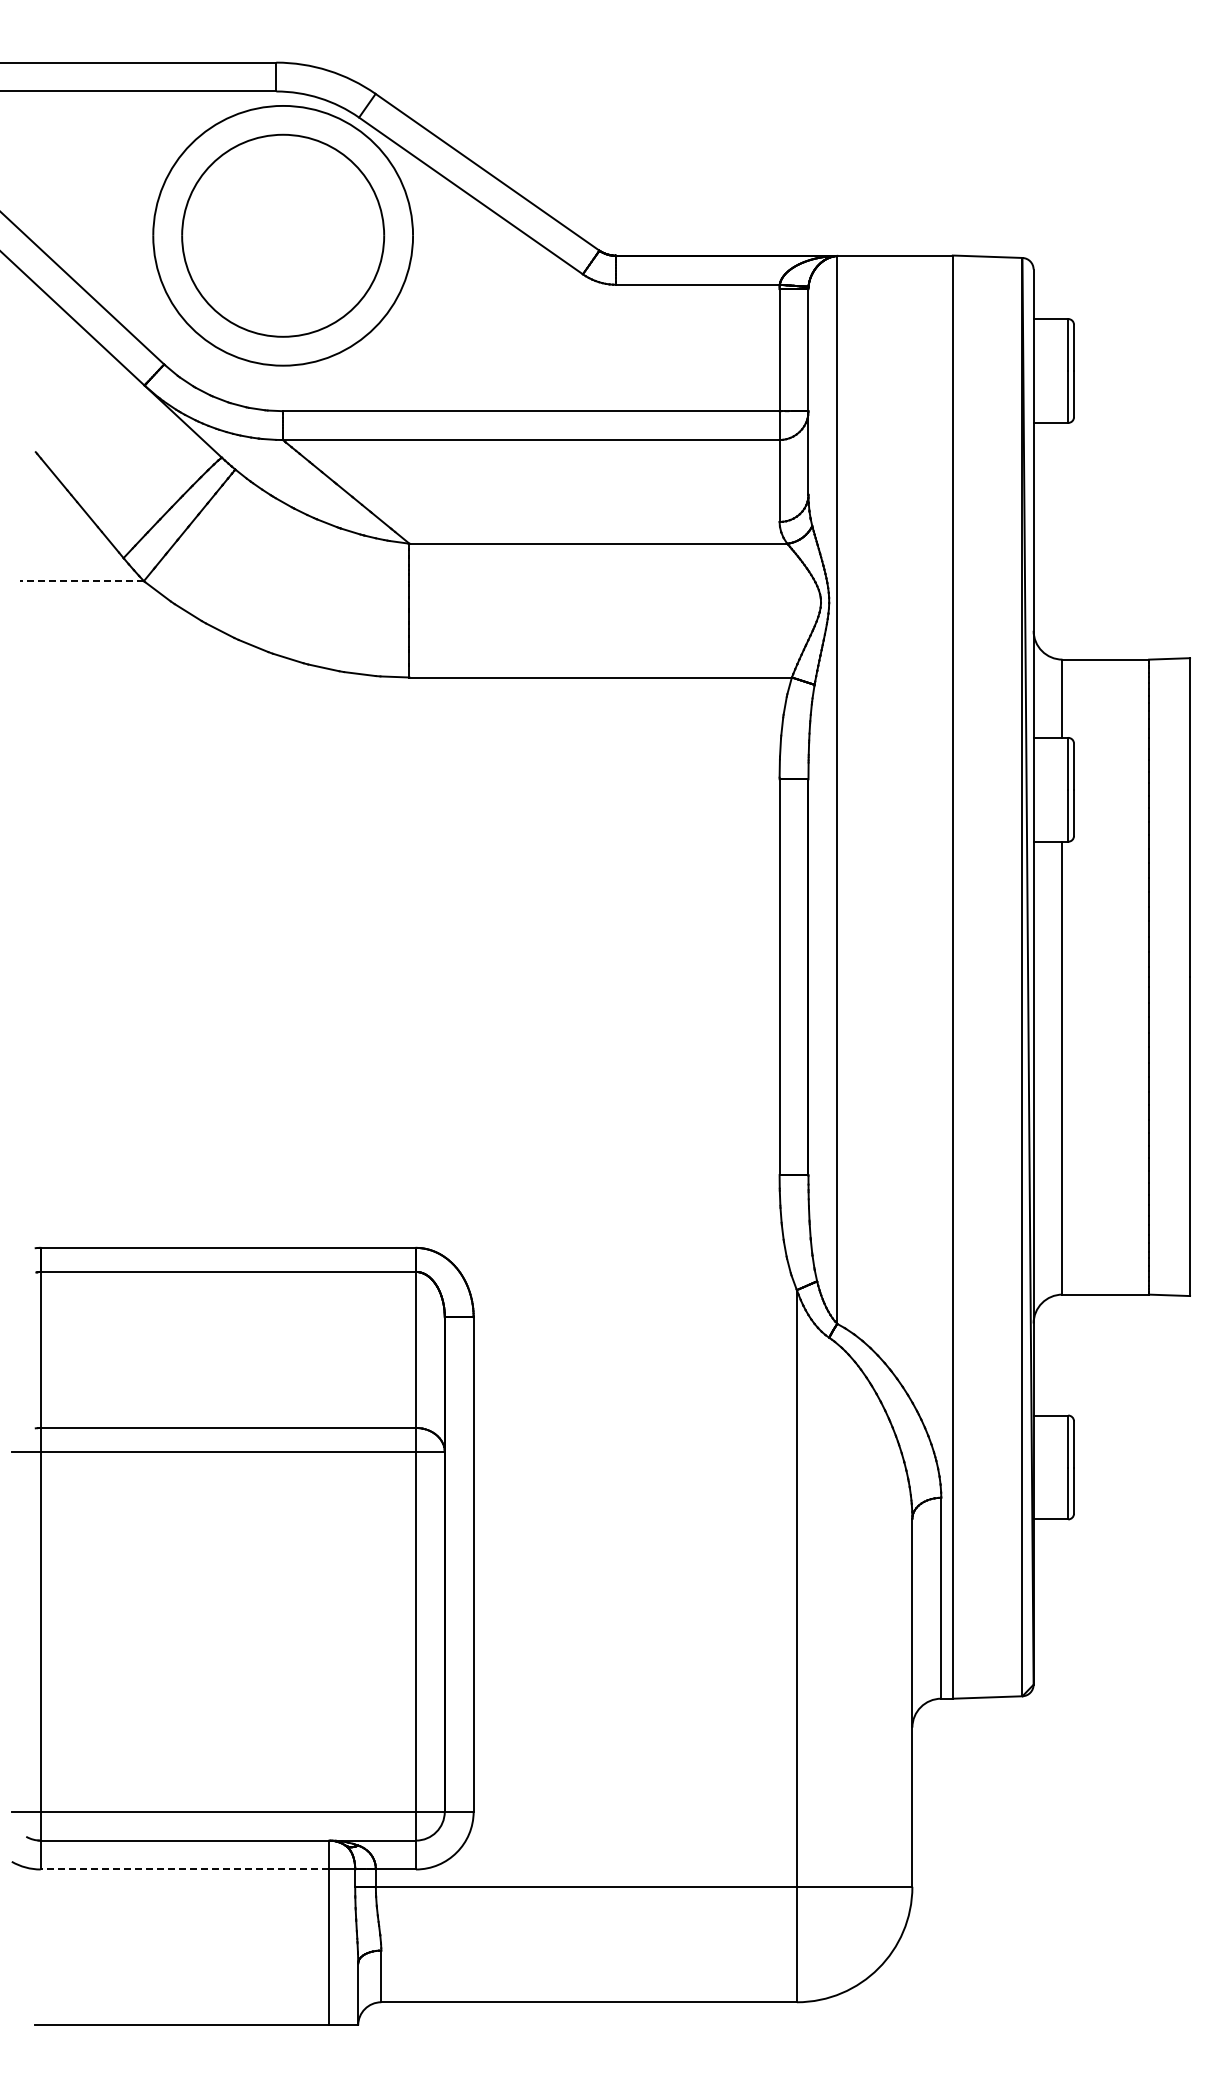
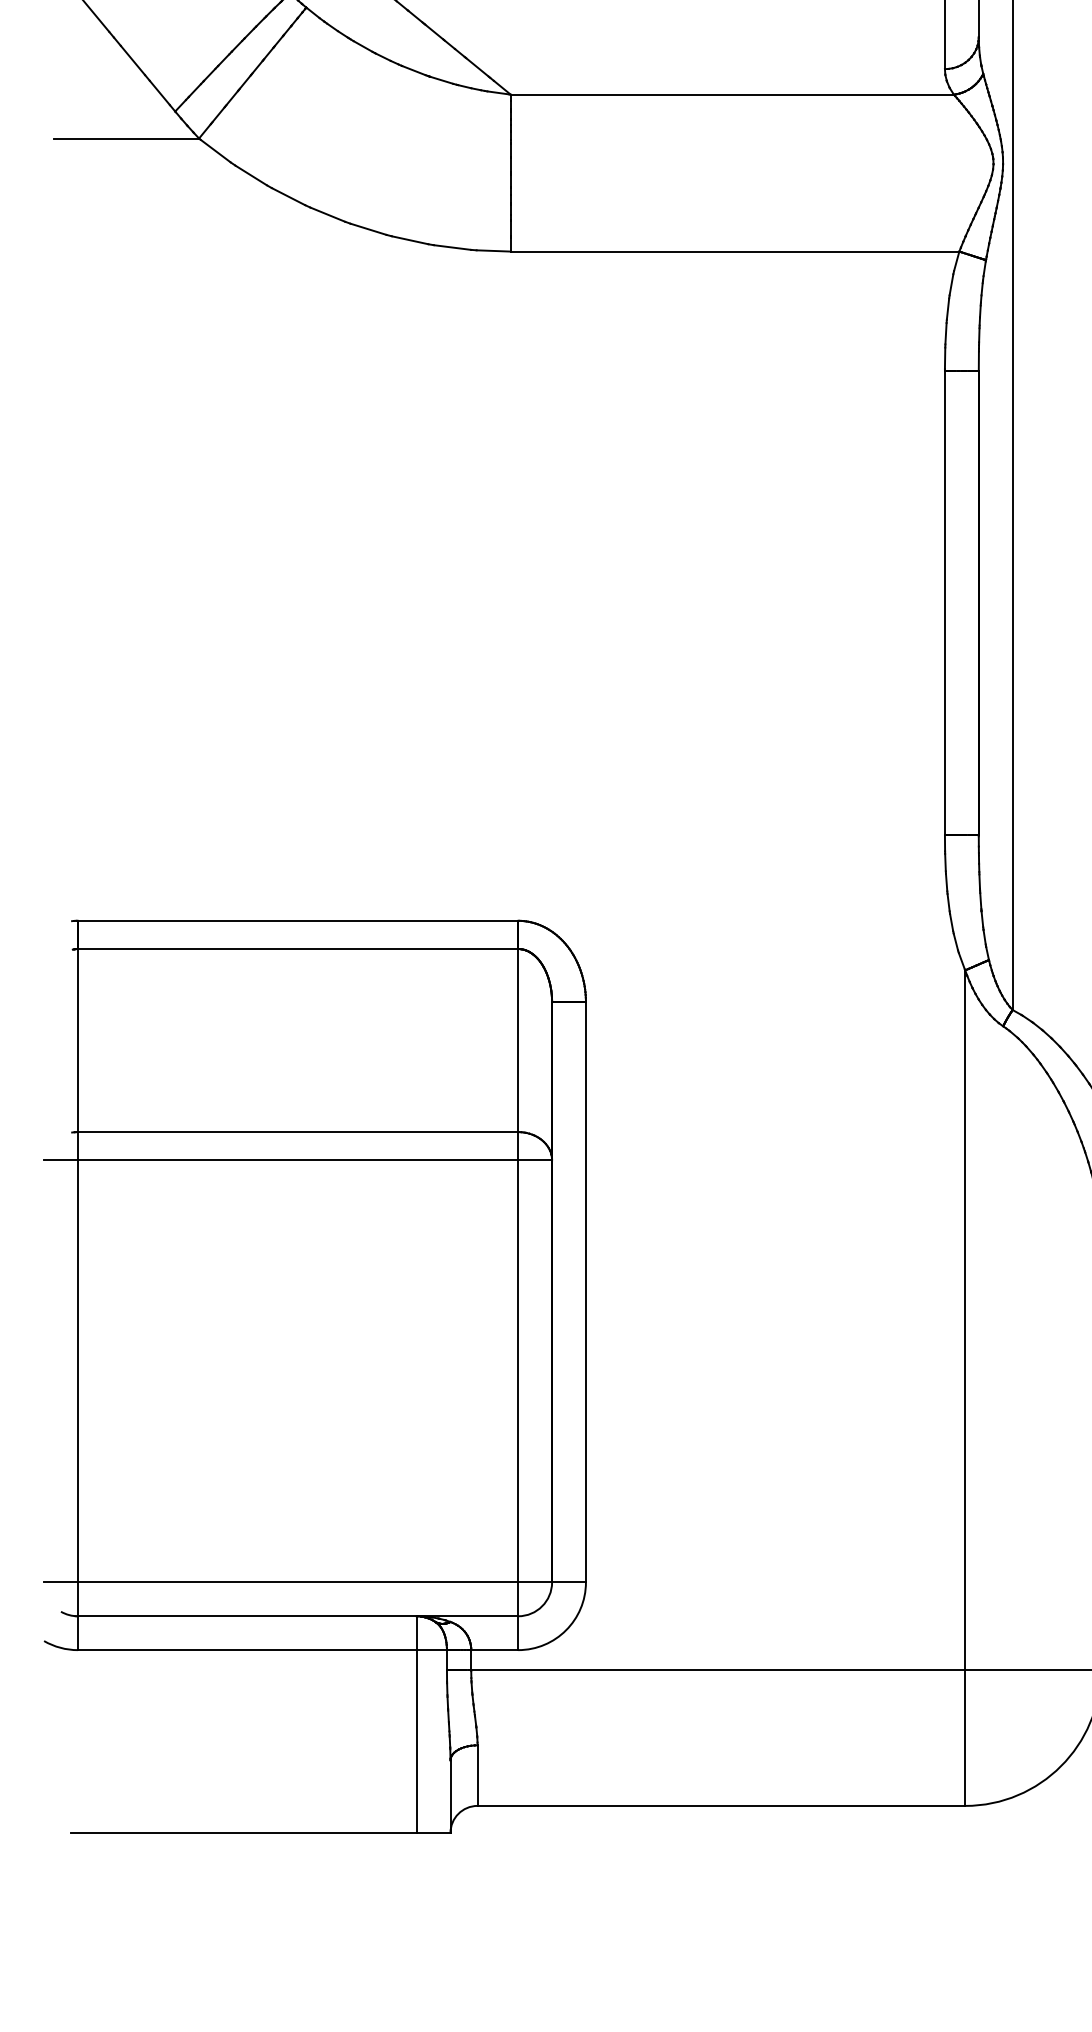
line: (81, 581) -> (125, 138), dashed -> solid
line: (184, 1869) -> (246, 1650), dashed -> solid

